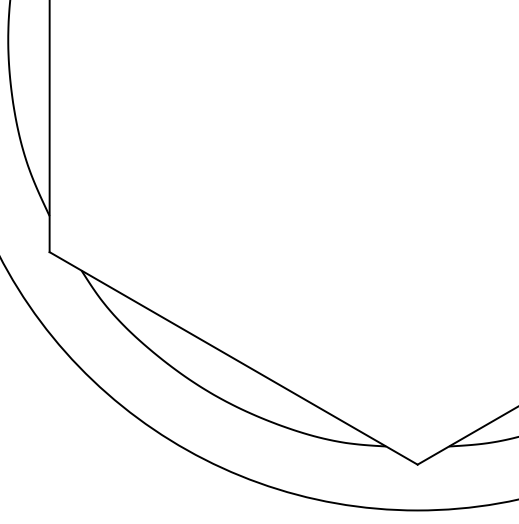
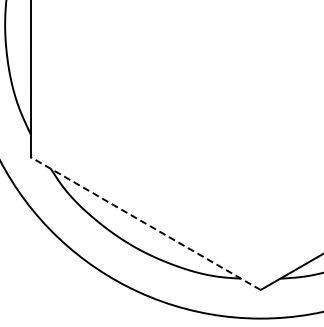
line: (233, 358) -> (145, 223), solid -> dashed

